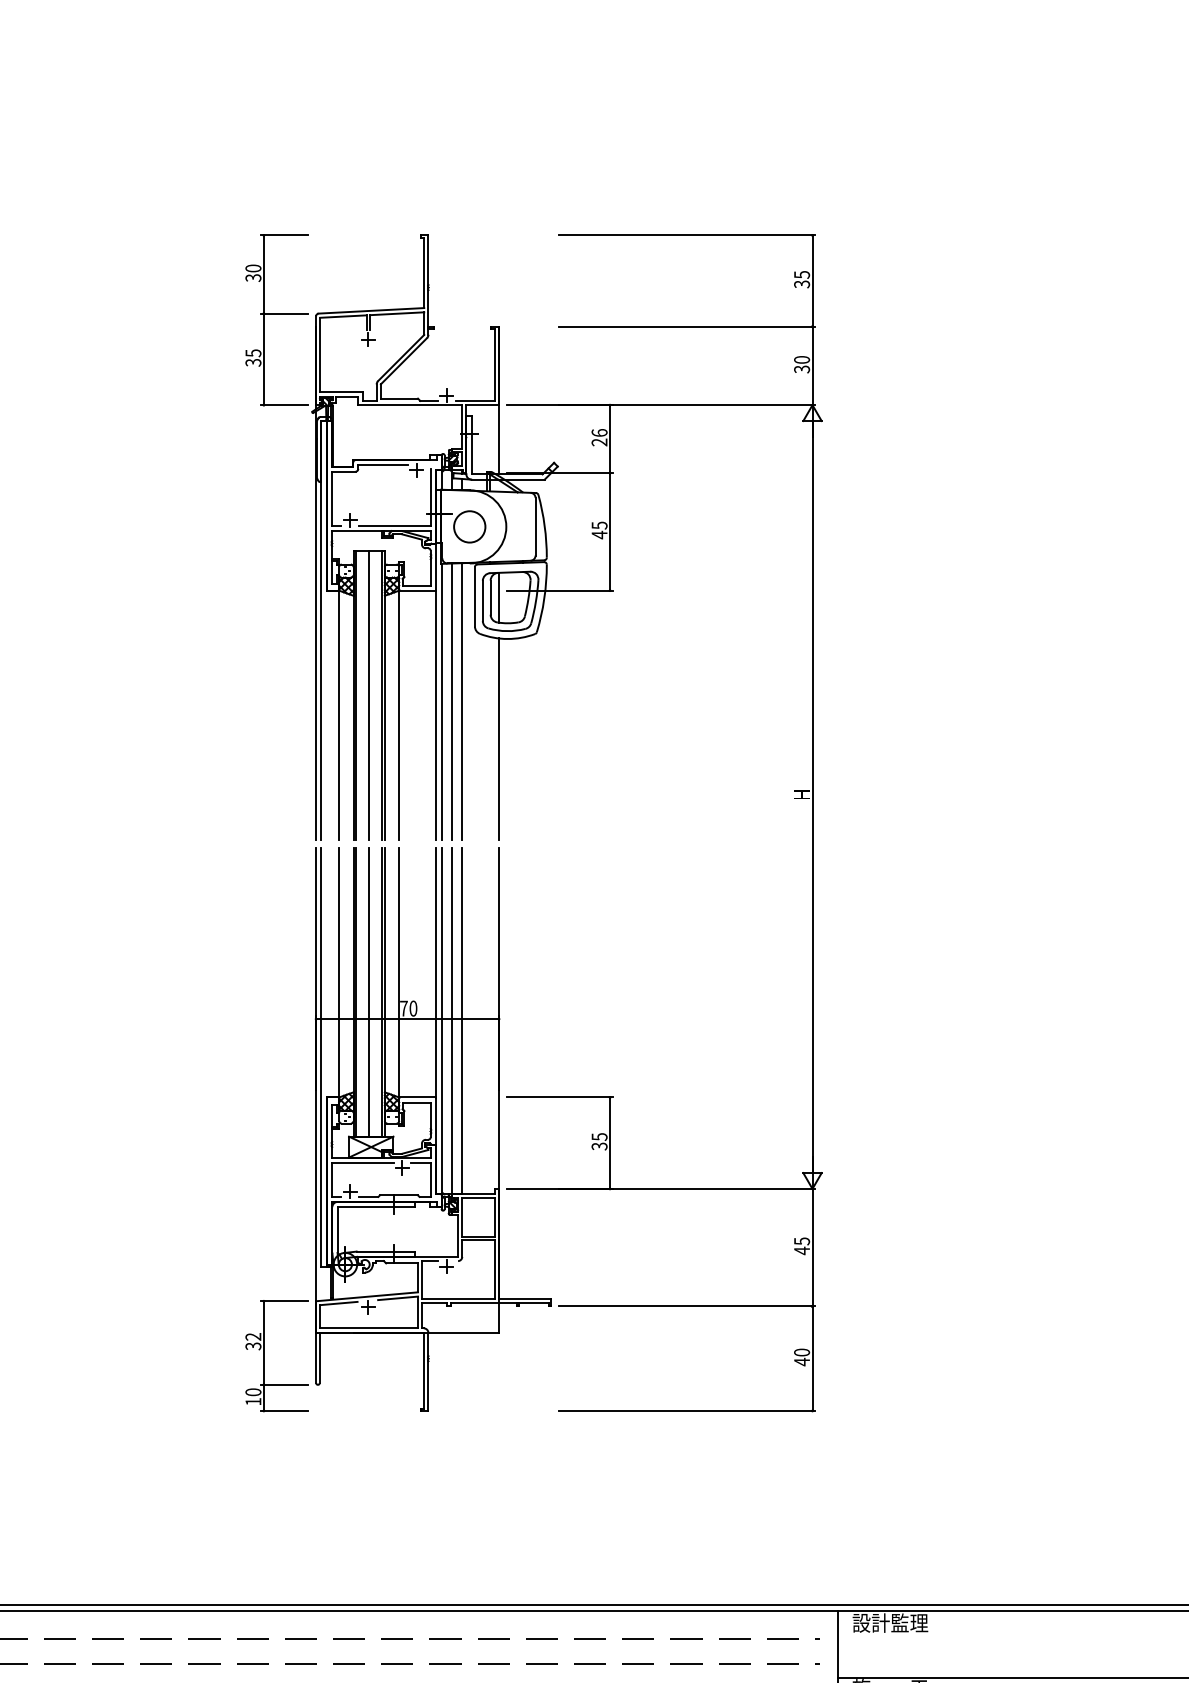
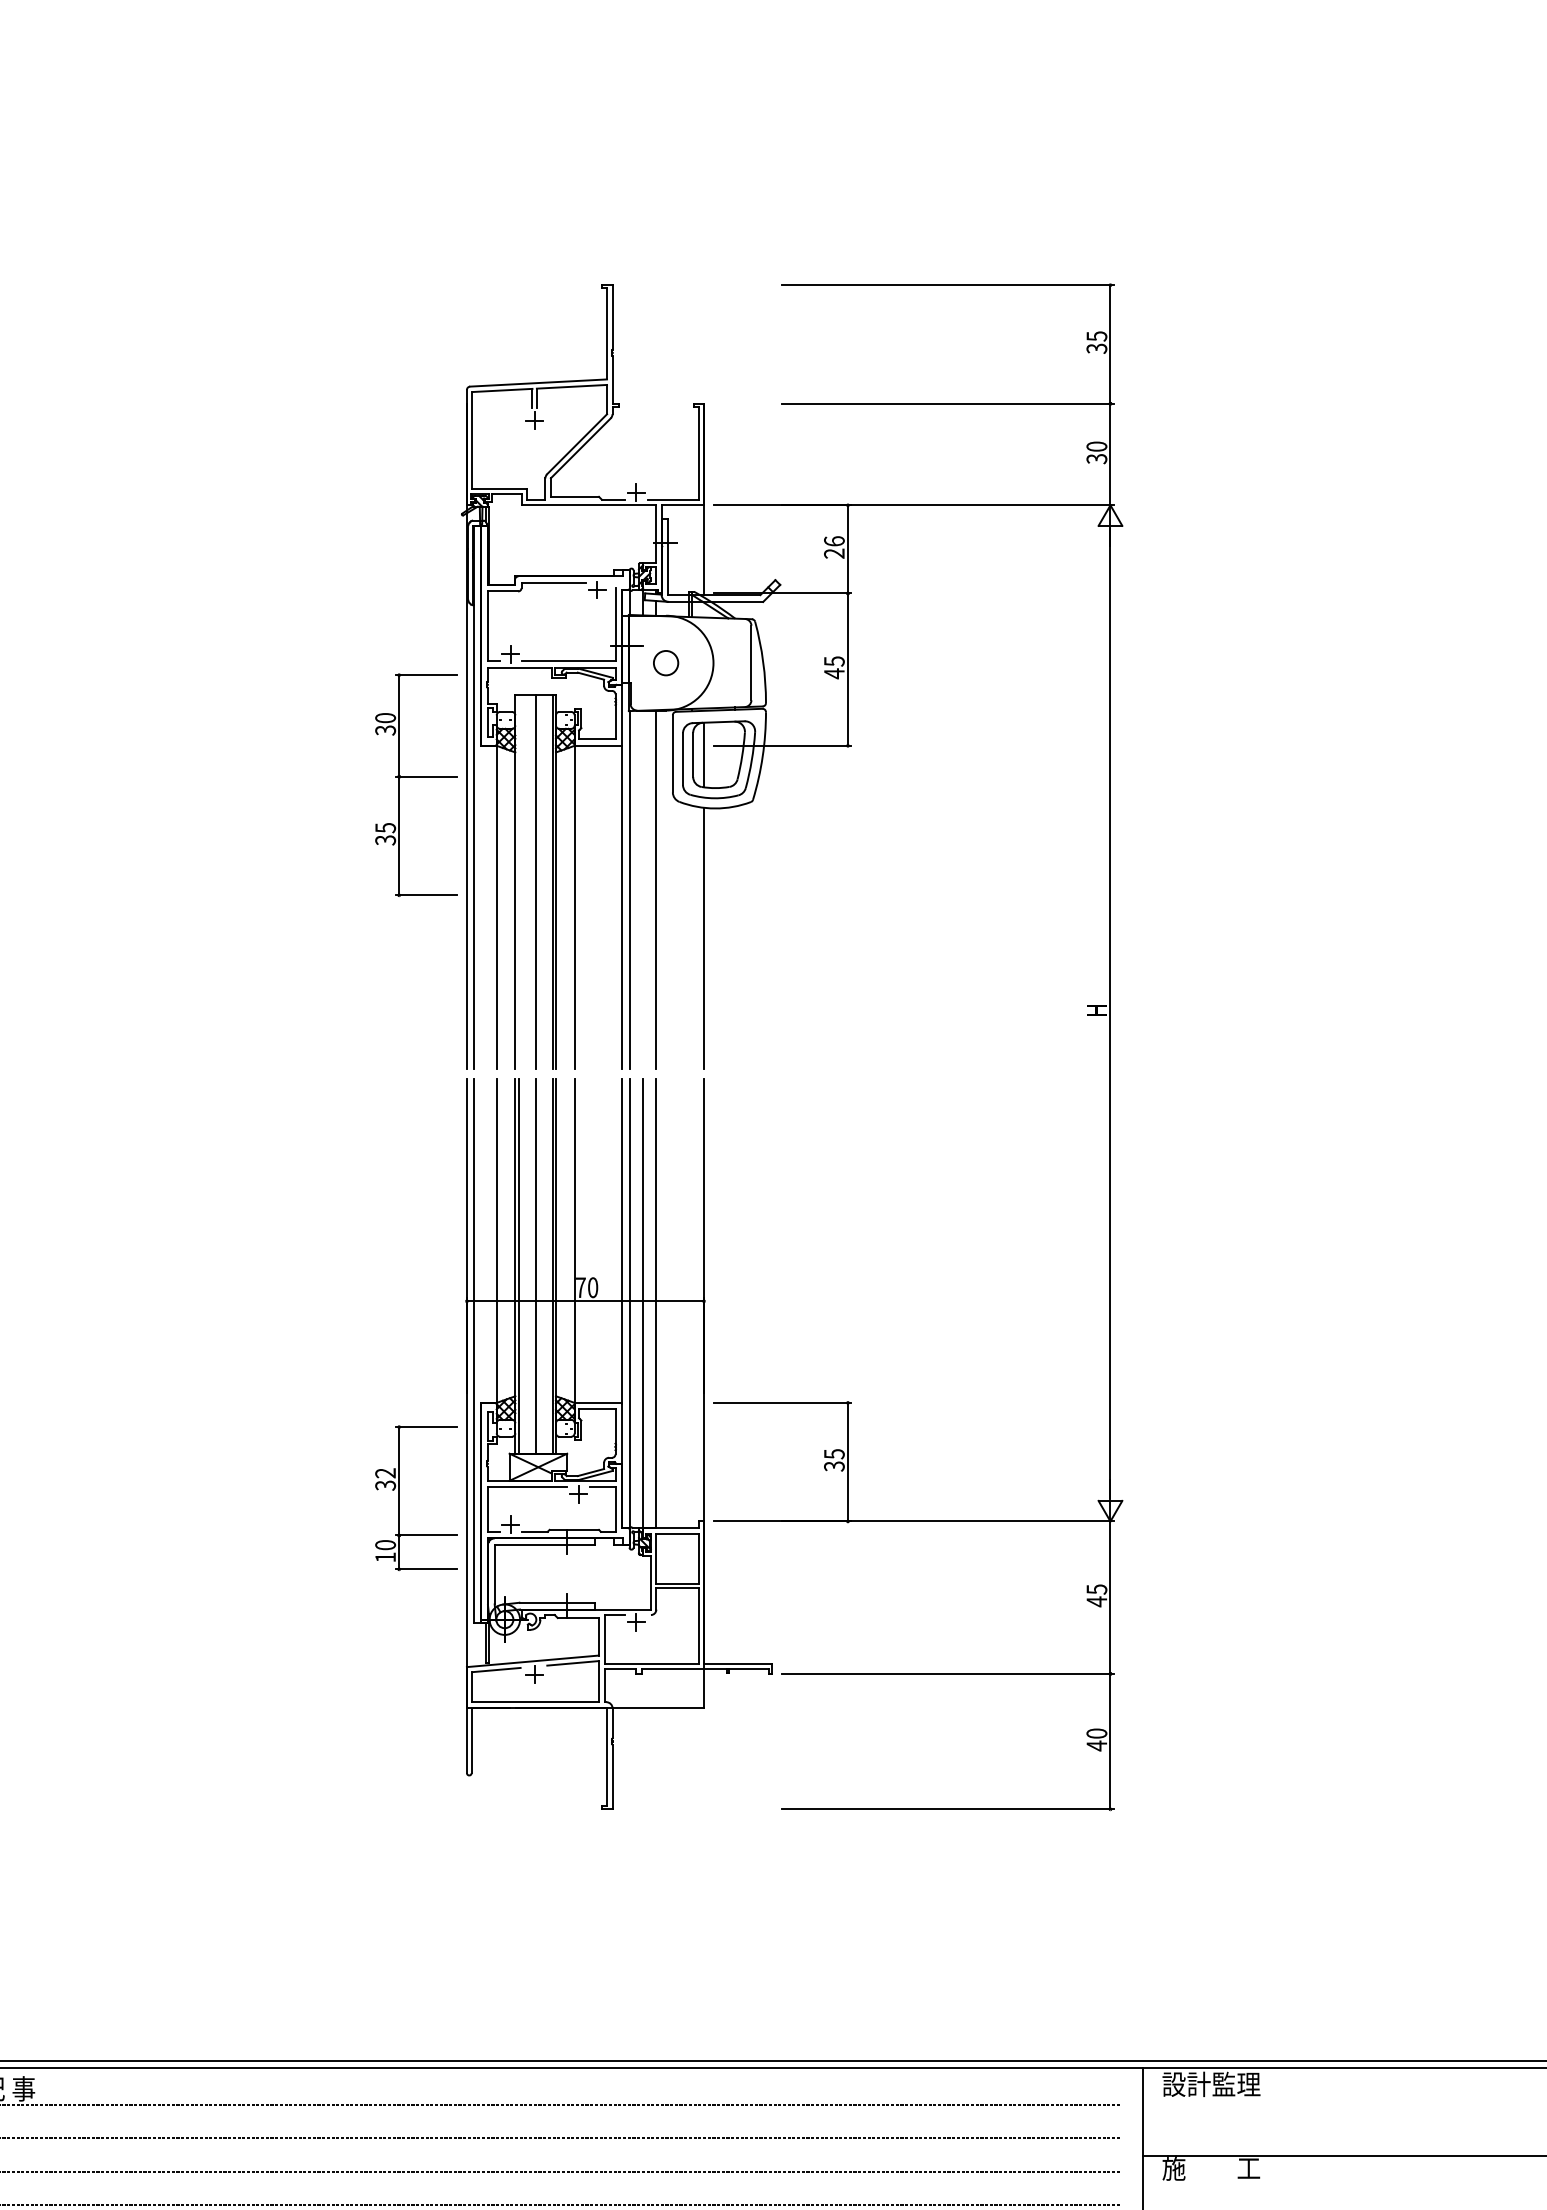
part: (277, 314) -> (416, 777), moved
circle: (469, 526) -> (665, 662), size x0.6
line: (355, 696) -> (518, 882), removed
line: (452, 701) -> (643, 889), removed
part: (264, 1355) -> (399, 1497), moved

